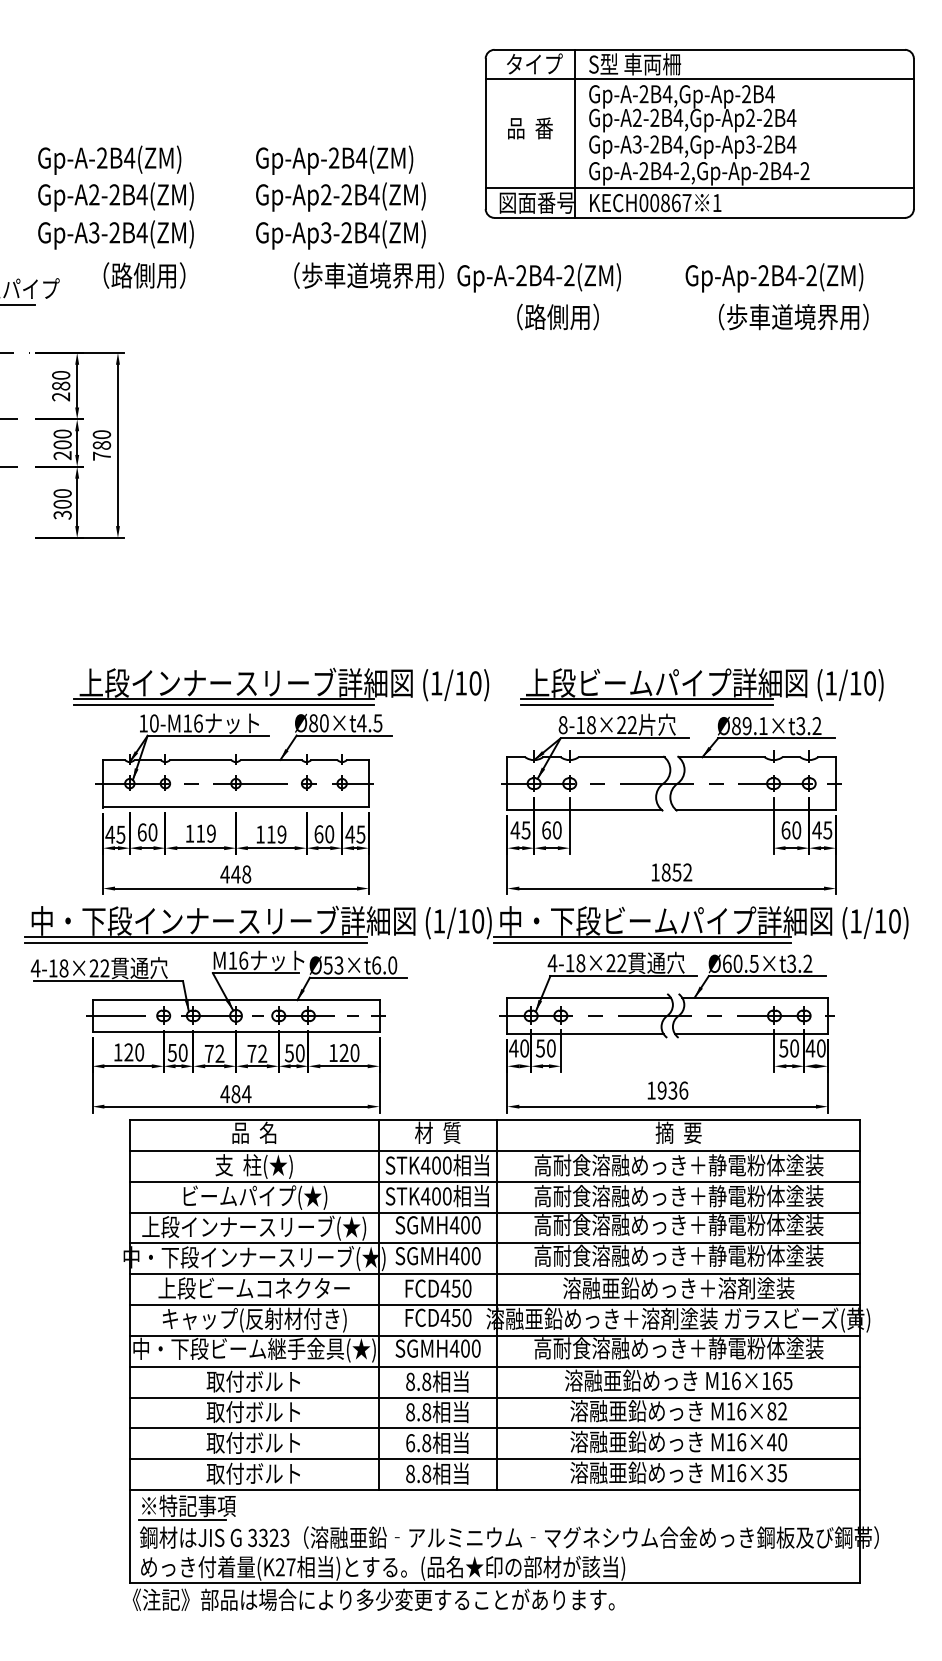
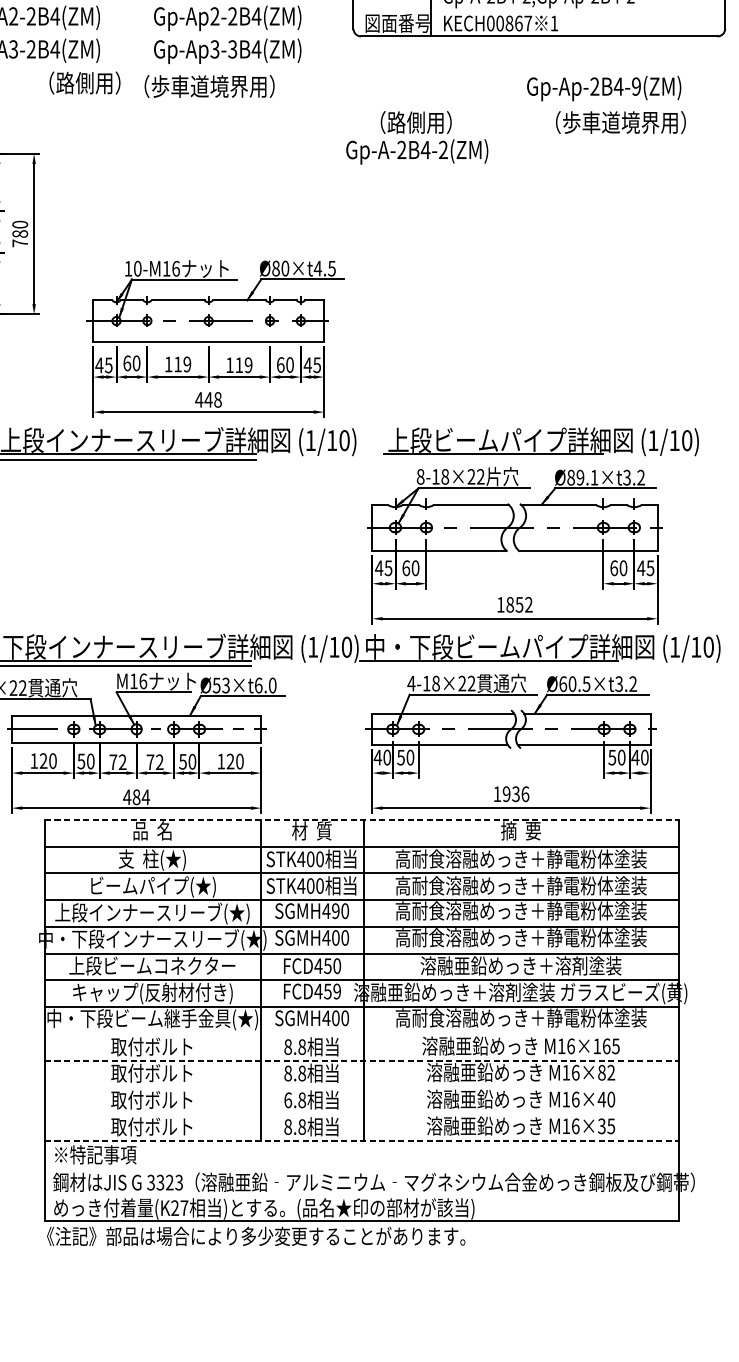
line: (699, 188) -> (539, 10), removed
text: (346, 232) -> (232, 49), Gp-Ap3-2B4(ZM) -> Gp-Ap3-3B4(ZM)
text: (144, 275) -> (84, 82), moved
text: (368, 275) -> (209, 86), moved
text: (811, 275) -> (636, 86), Gp-Ap-2B4-2(ZM) -> Gp-Ap-2B4-9(ZM)
text: (538, 277) -> (416, 151), moved
line: (646, 705) -> (493, 459), removed
part: (243, 803) -> (215, 338), moved
line: (641, 943) -> (488, 666), removed
line: (495, 1120) -> (361, 820), solid -> dashed
text: (465, 1225) -> (335, 911), SGMH400 -> SGMH490
text: (466, 1317) -> (336, 991), FCD450 -> FCD459
line: (495, 1366) -> (361, 1033), removed
line: (495, 1397) -> (361, 1060), solid -> dashed
line: (495, 1428) -> (361, 1087), removed
line: (495, 1459) -> (361, 1114), removed
line: (495, 1490) -> (361, 1141), solid -> dashed
line: (182, 1520) -> (90, 1167), removed

